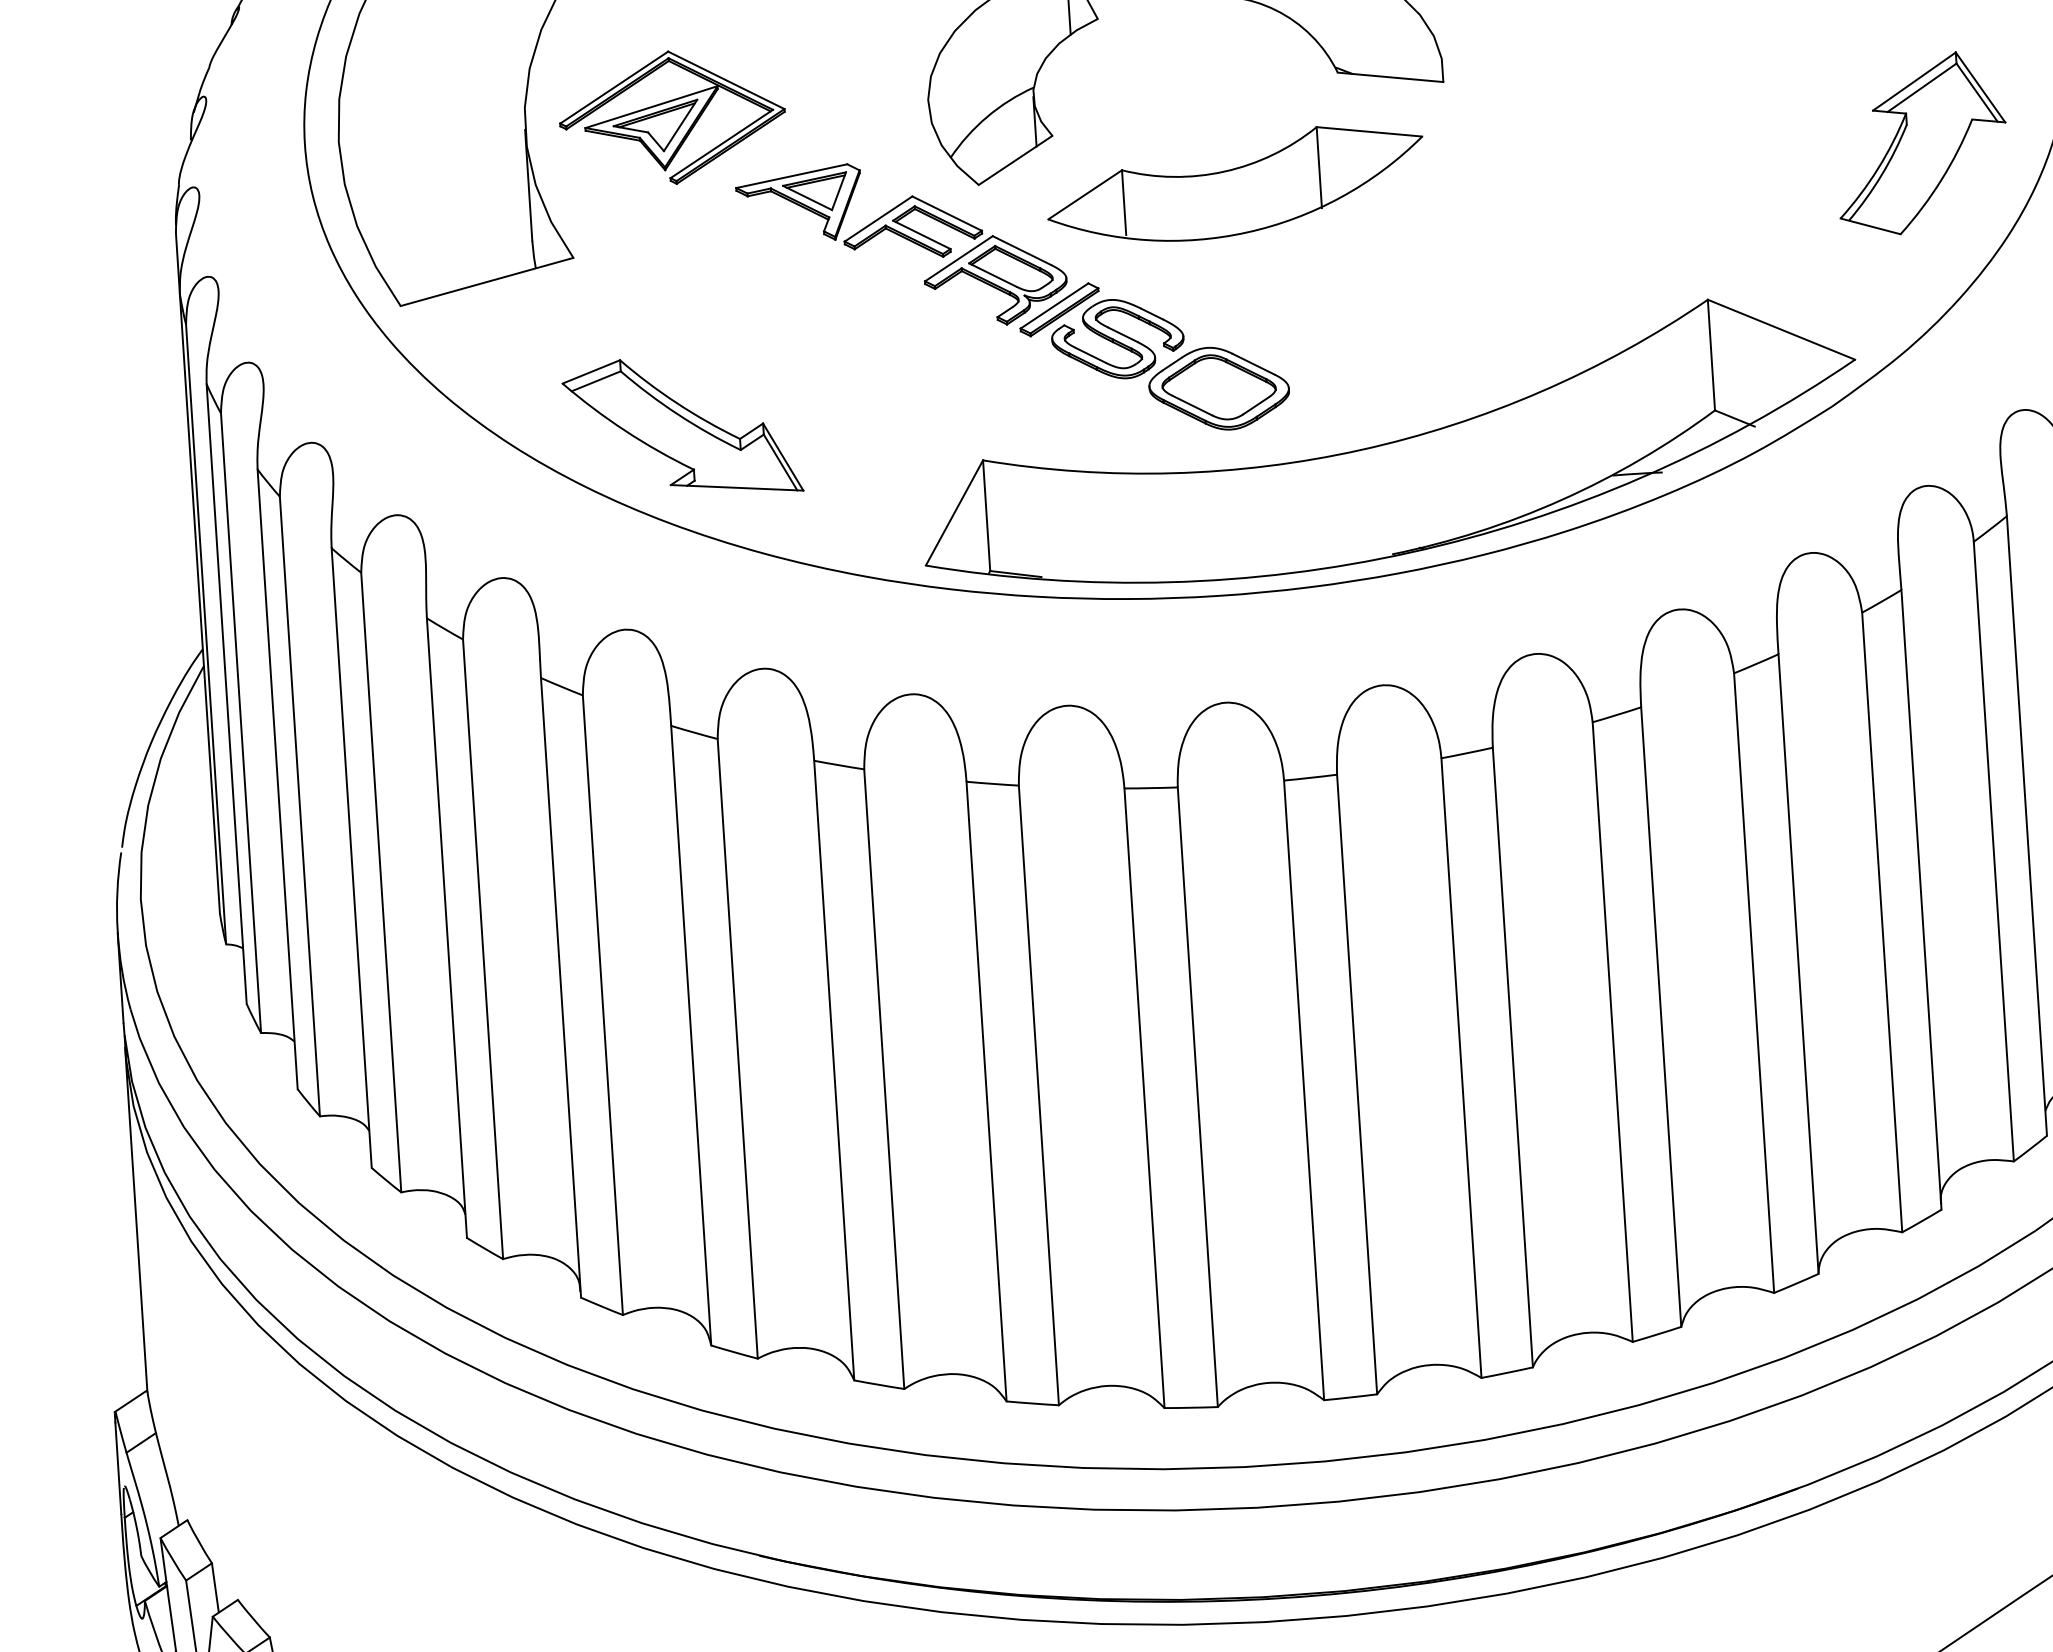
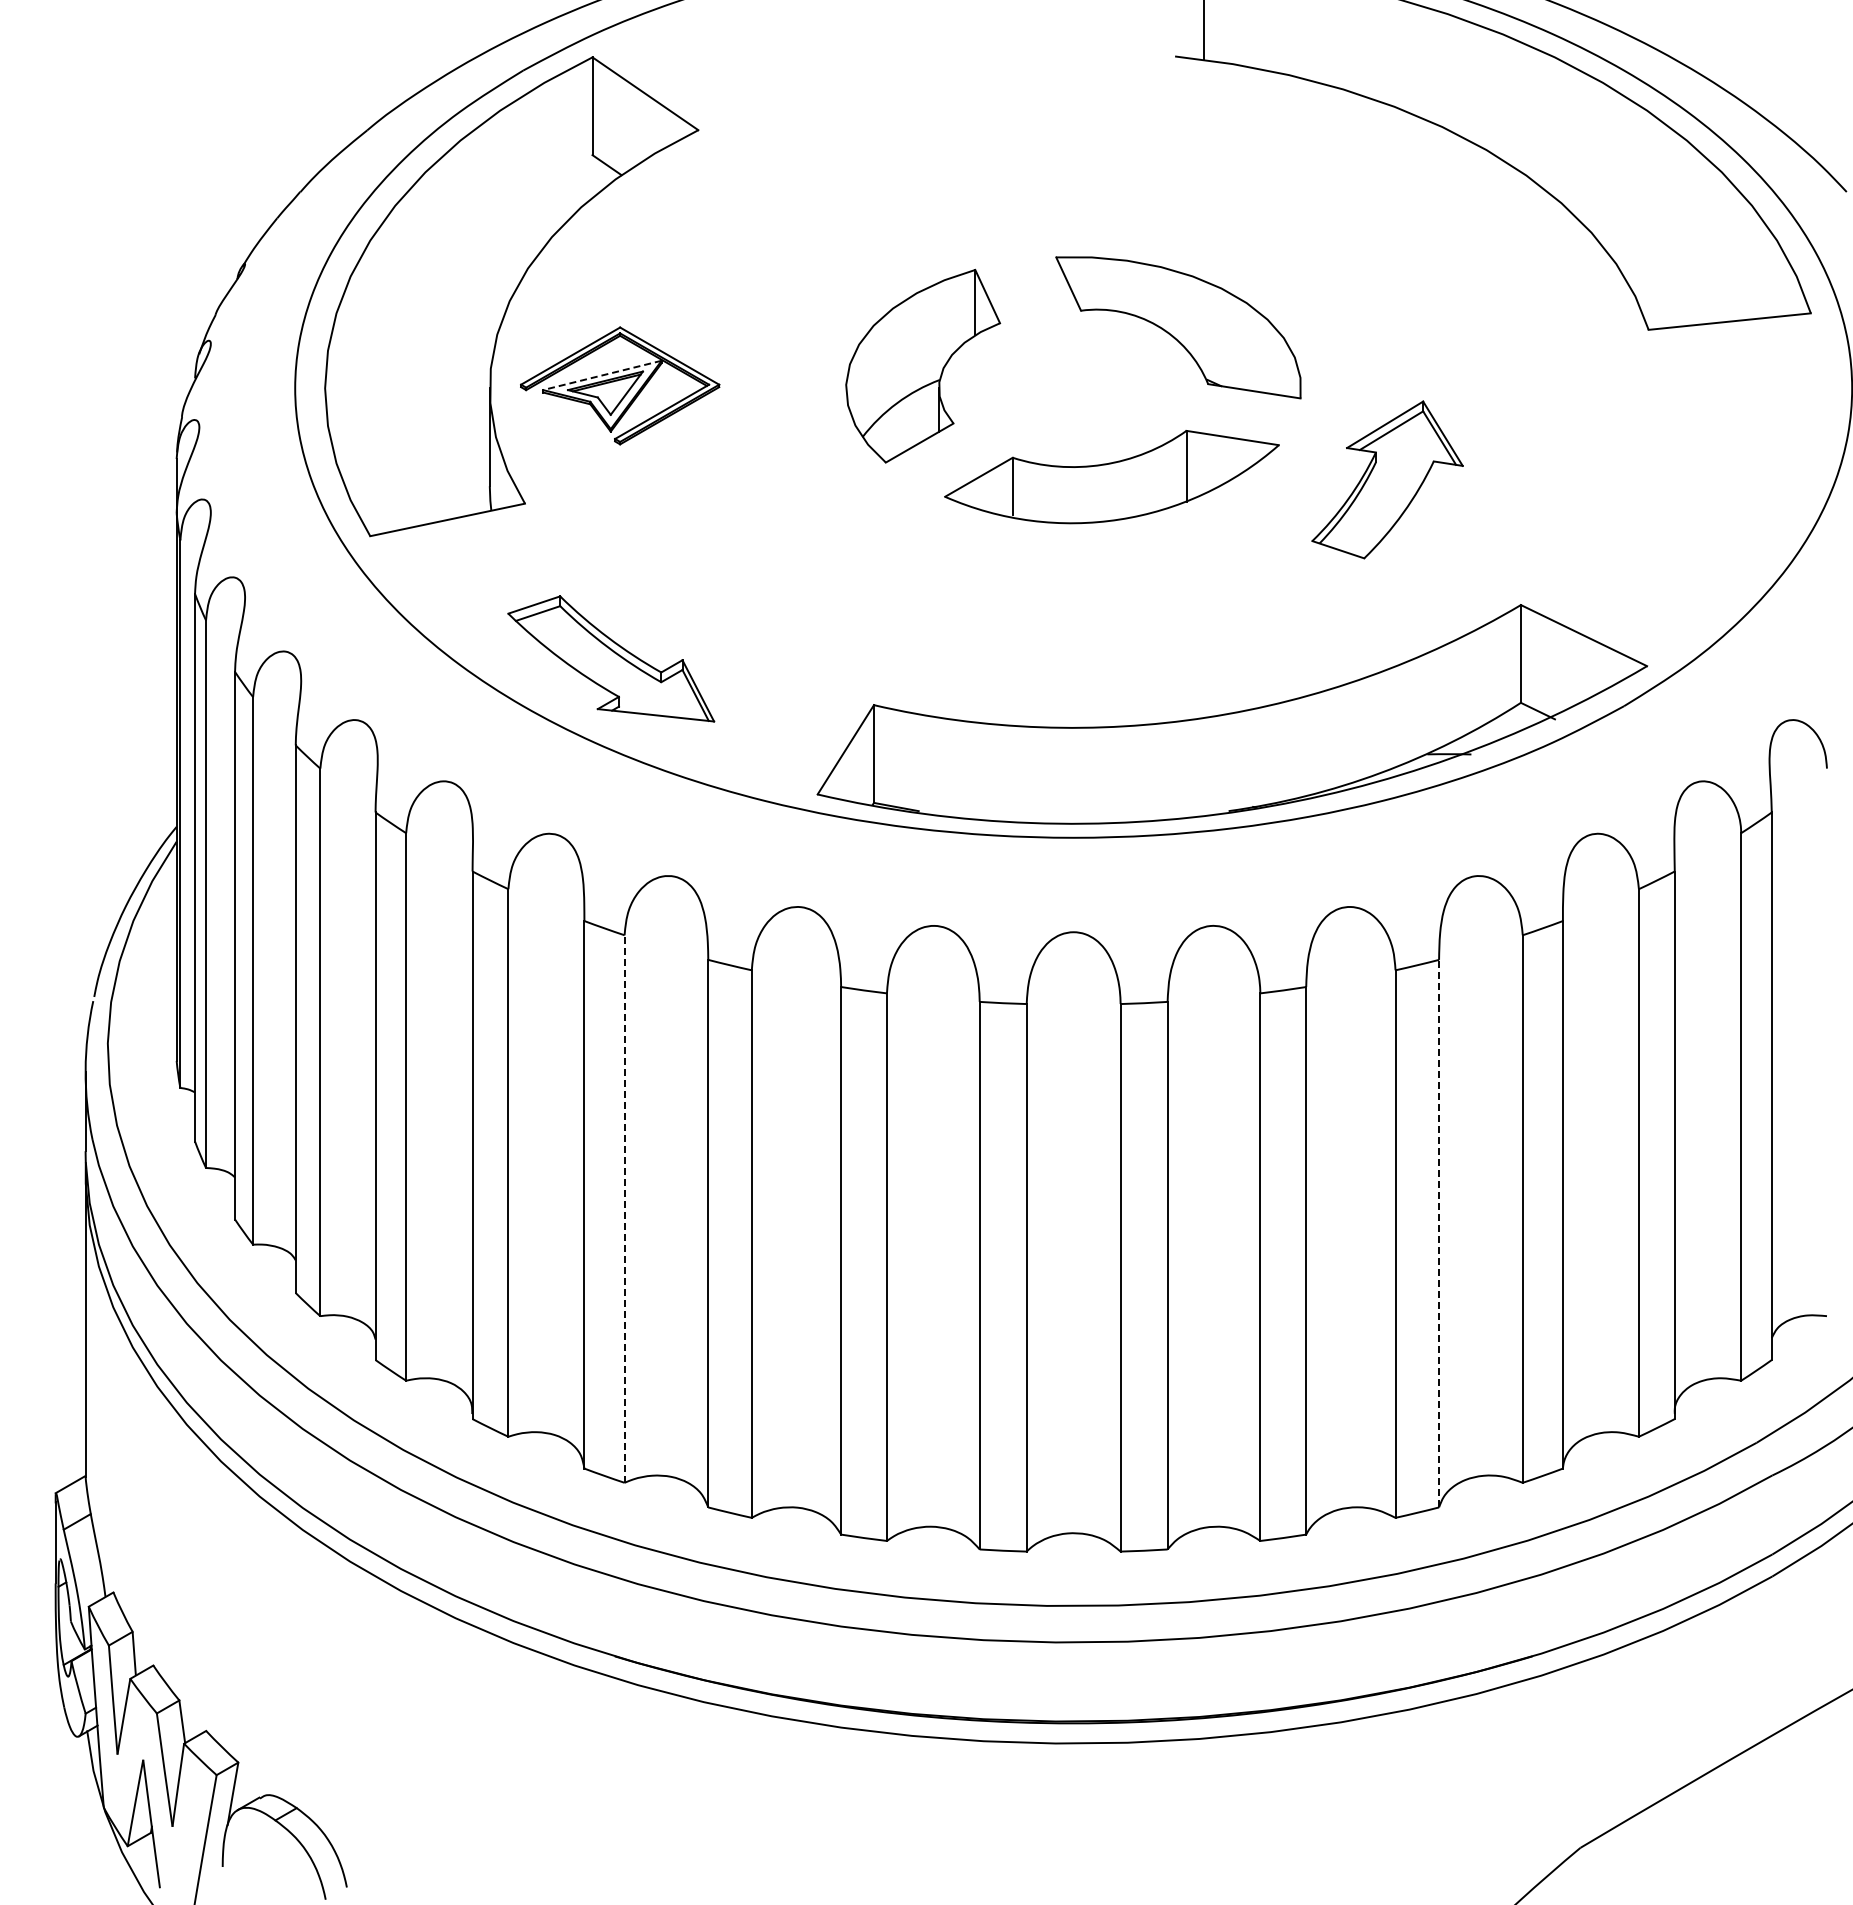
line: (650, 107) -> (601, 375), solid -> dashed
part: (1921, 143) -> (1387, 479), moved
part: (1012, 297) -> (909, 563), removed
line: (1661, 1016) -> (1439, 1233), solid -> dashed
line: (737, 1049) -> (624, 1209), solid -> dashed

